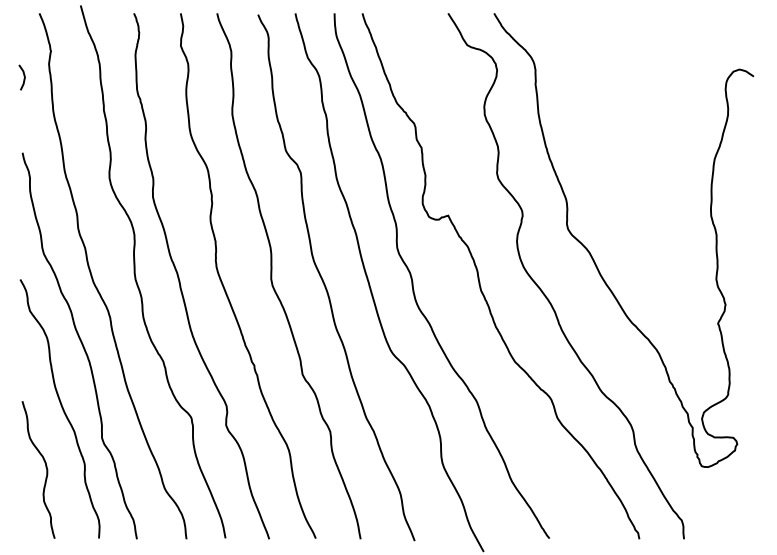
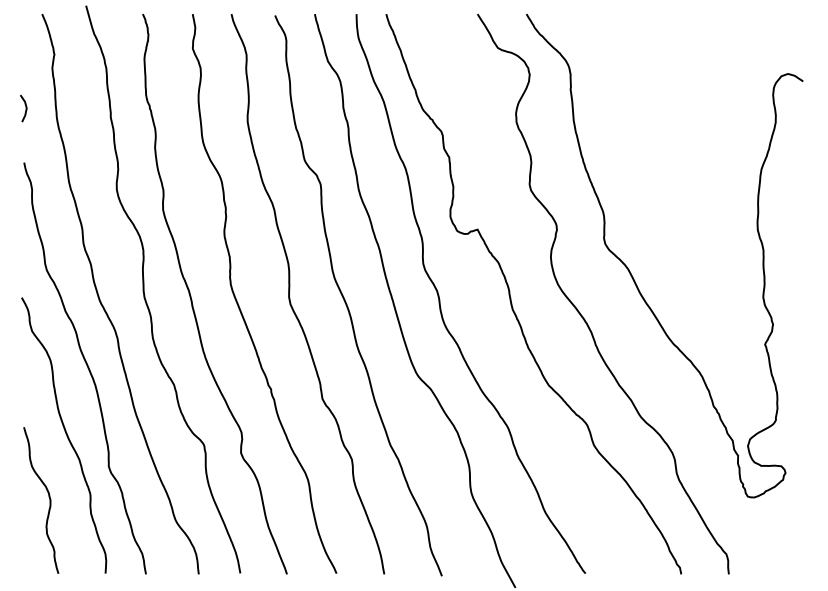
curve: (23, 77) -> (25, 108), moved

